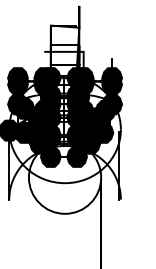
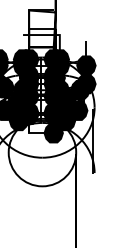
fill: (112, 78) -> (86, 59), removed
fill: (50, 156) -> (28, 132), removed

